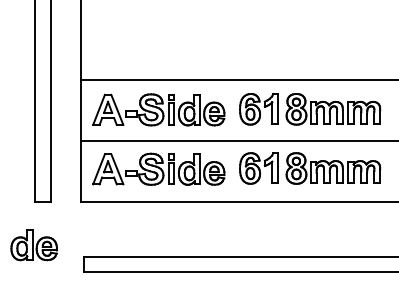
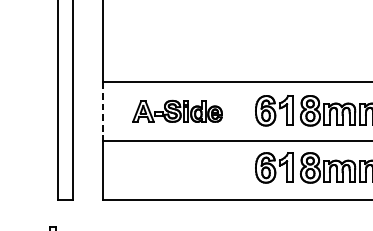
part: (158, 109) -> (177, 110), size x0.7
line: (81, 110) -> (102, 111), solid -> dashed
part: (158, 168) -> (177, 167), removed

